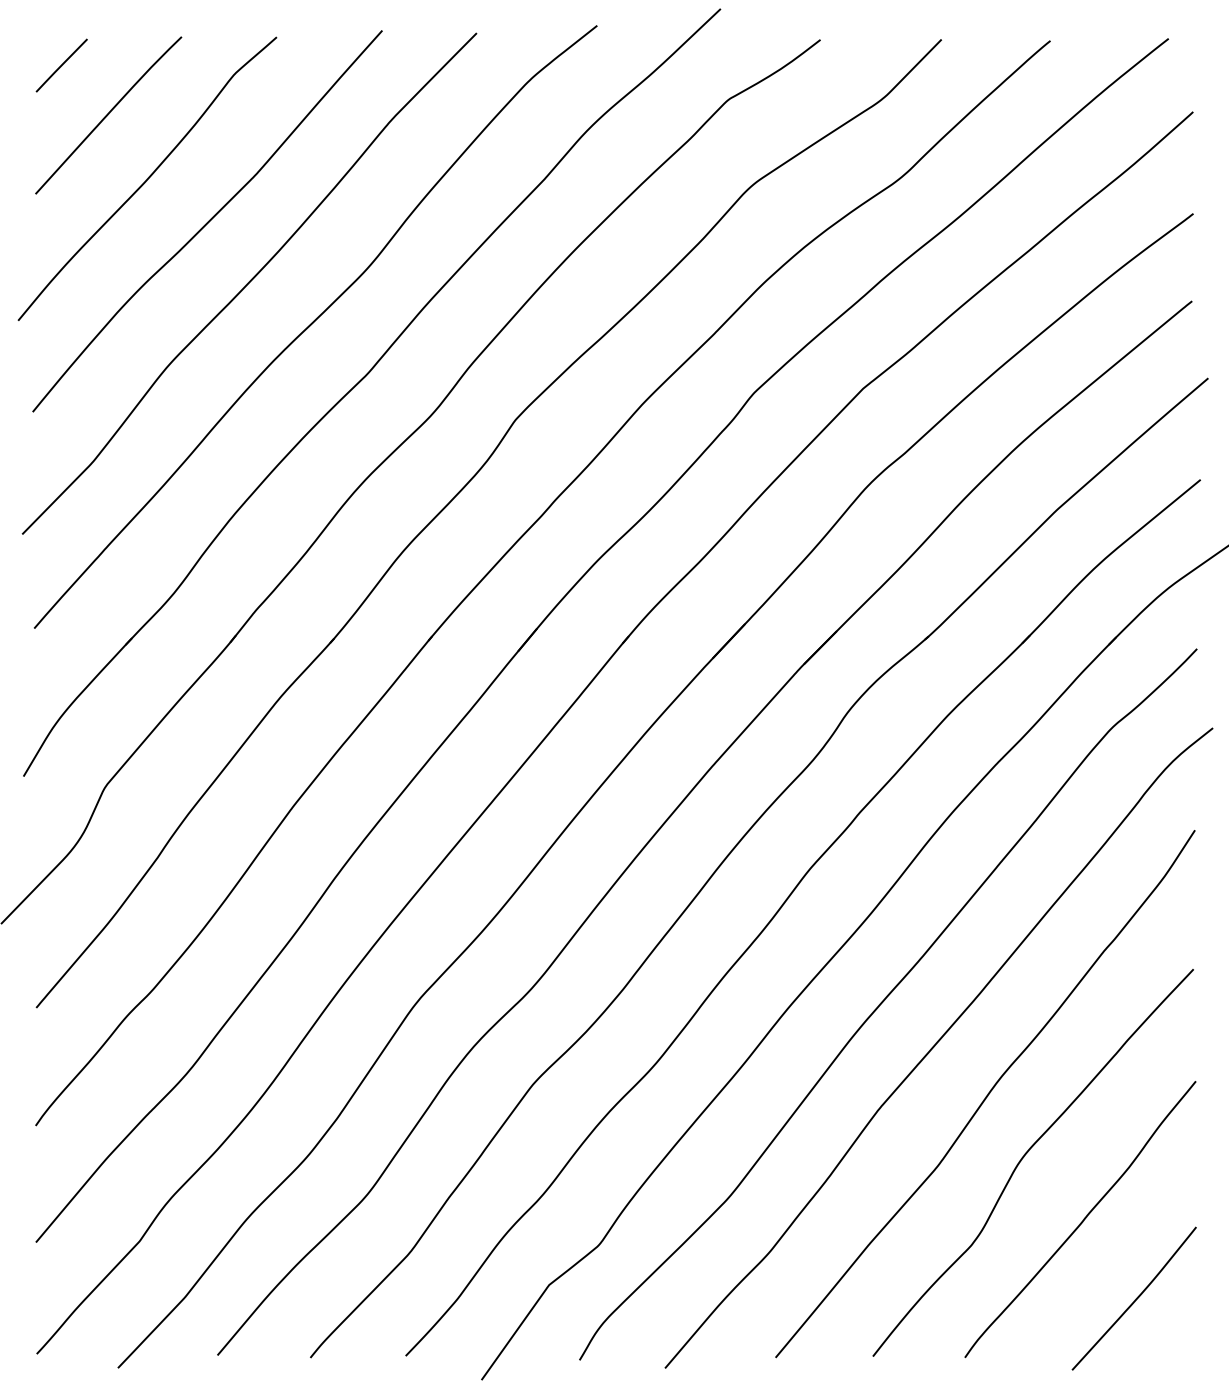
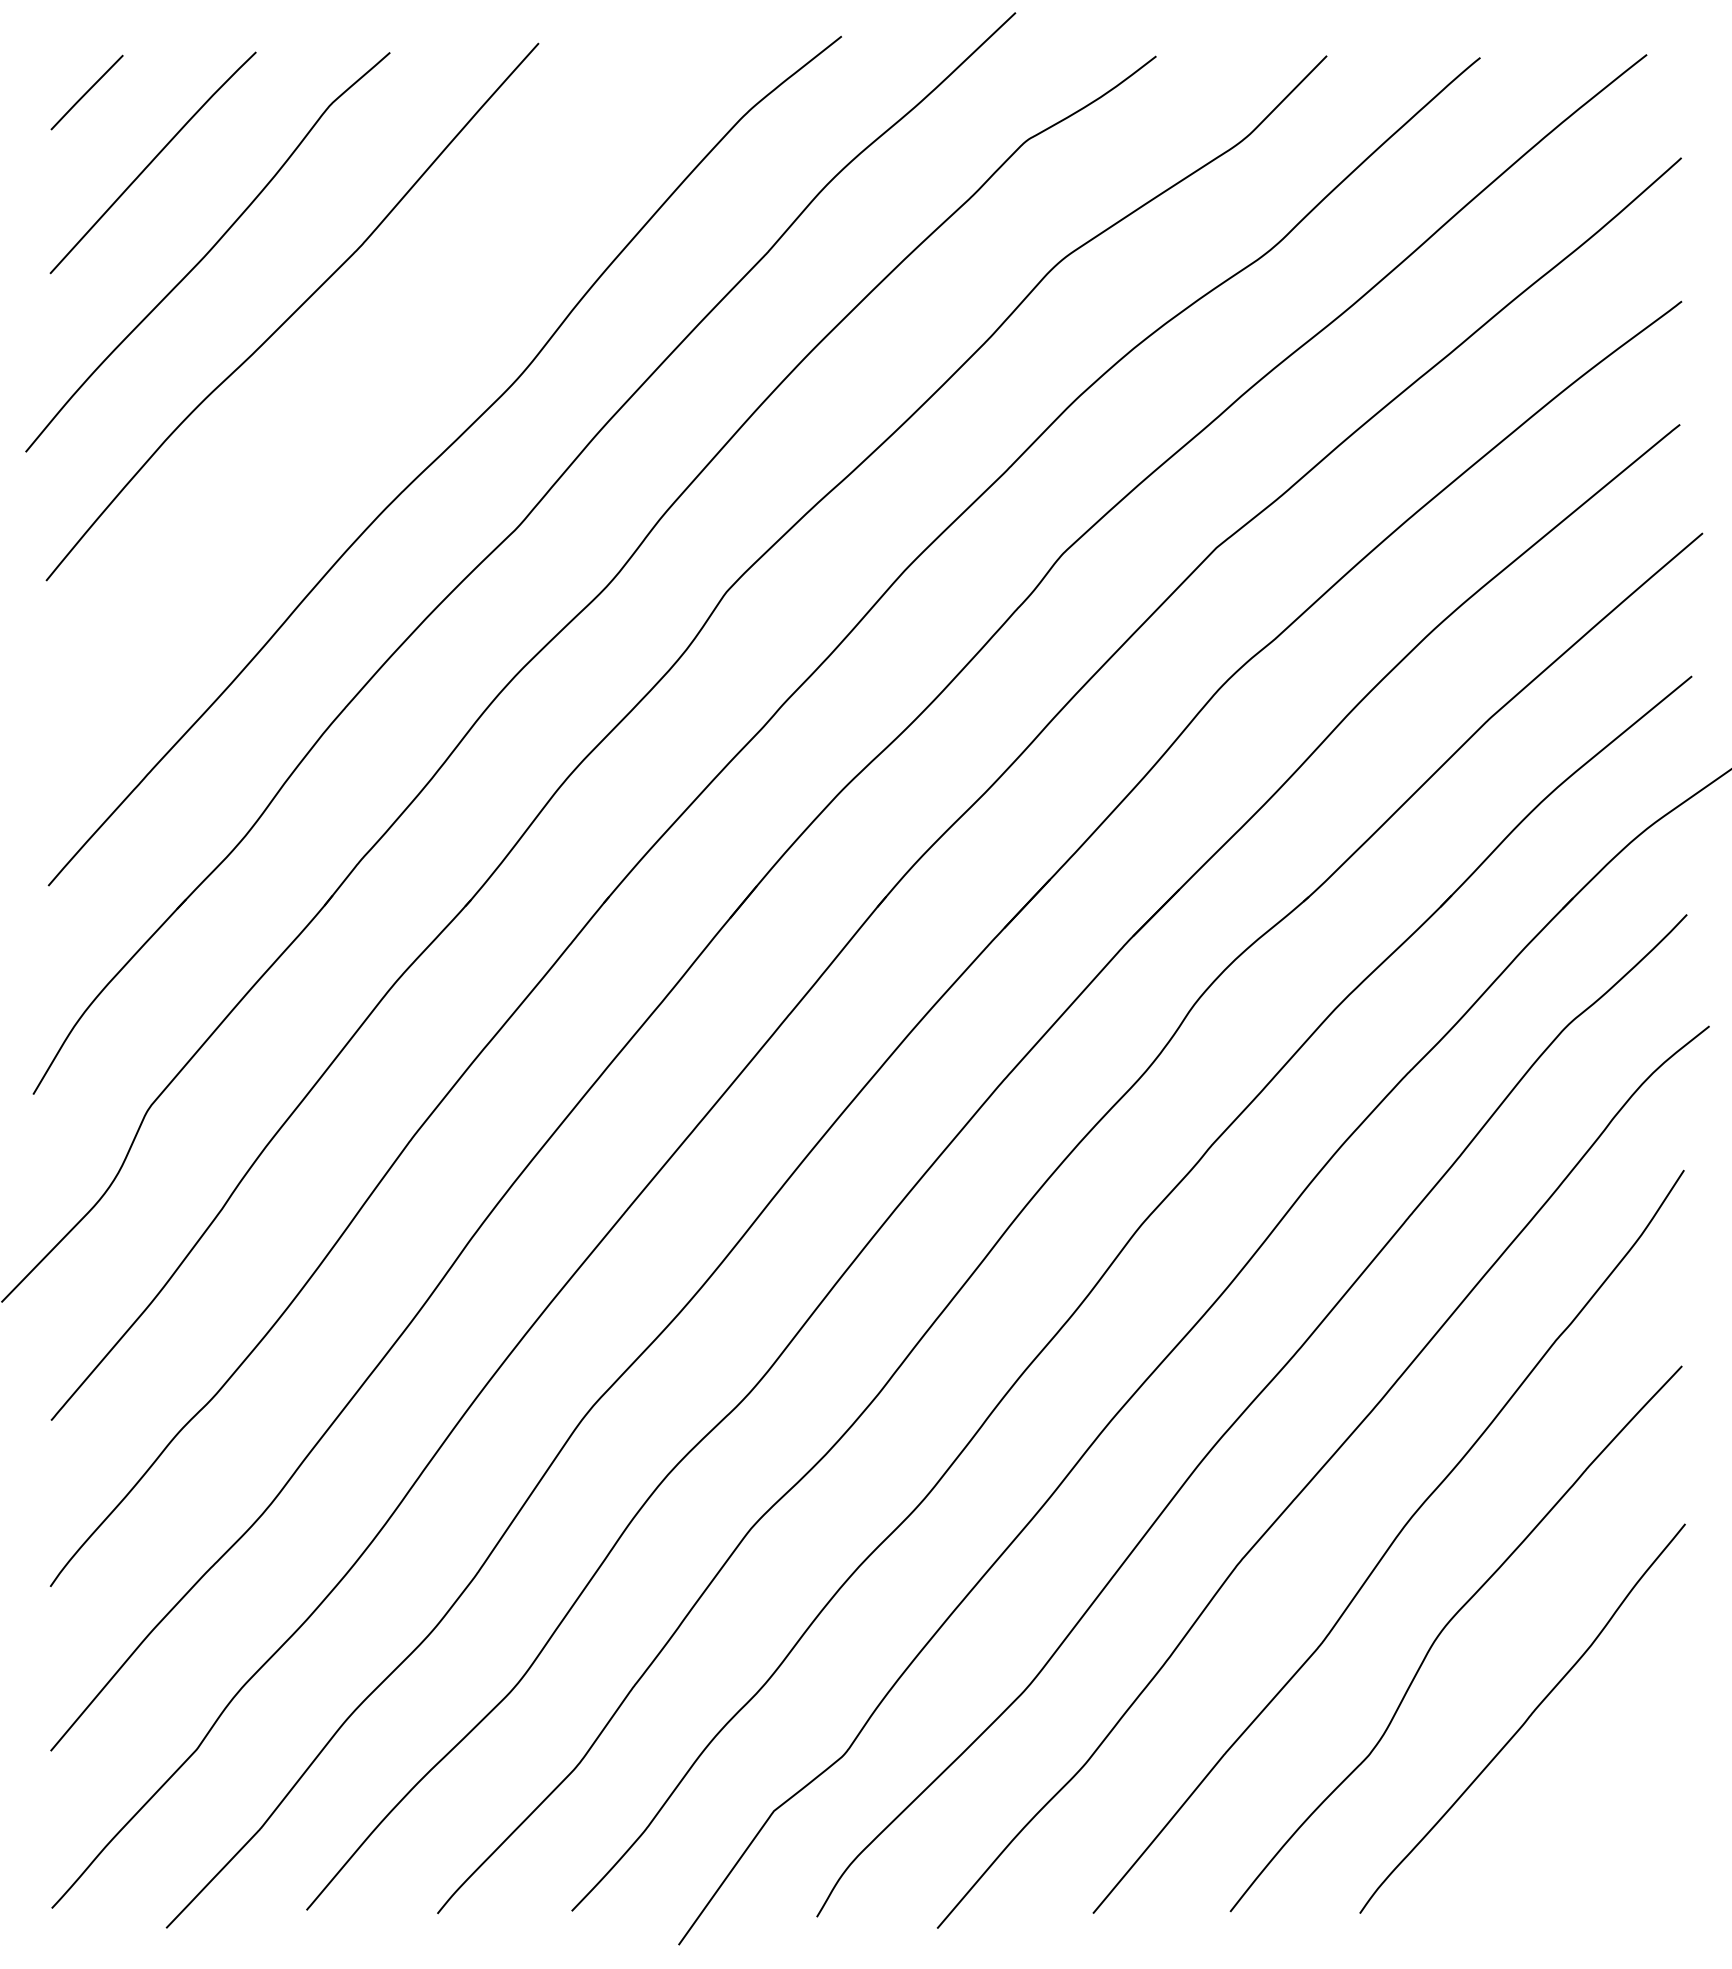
curve: (249, 283) -> (351, 399), removed
curve: (1135, 1298) -> (1600, 1830), removed

